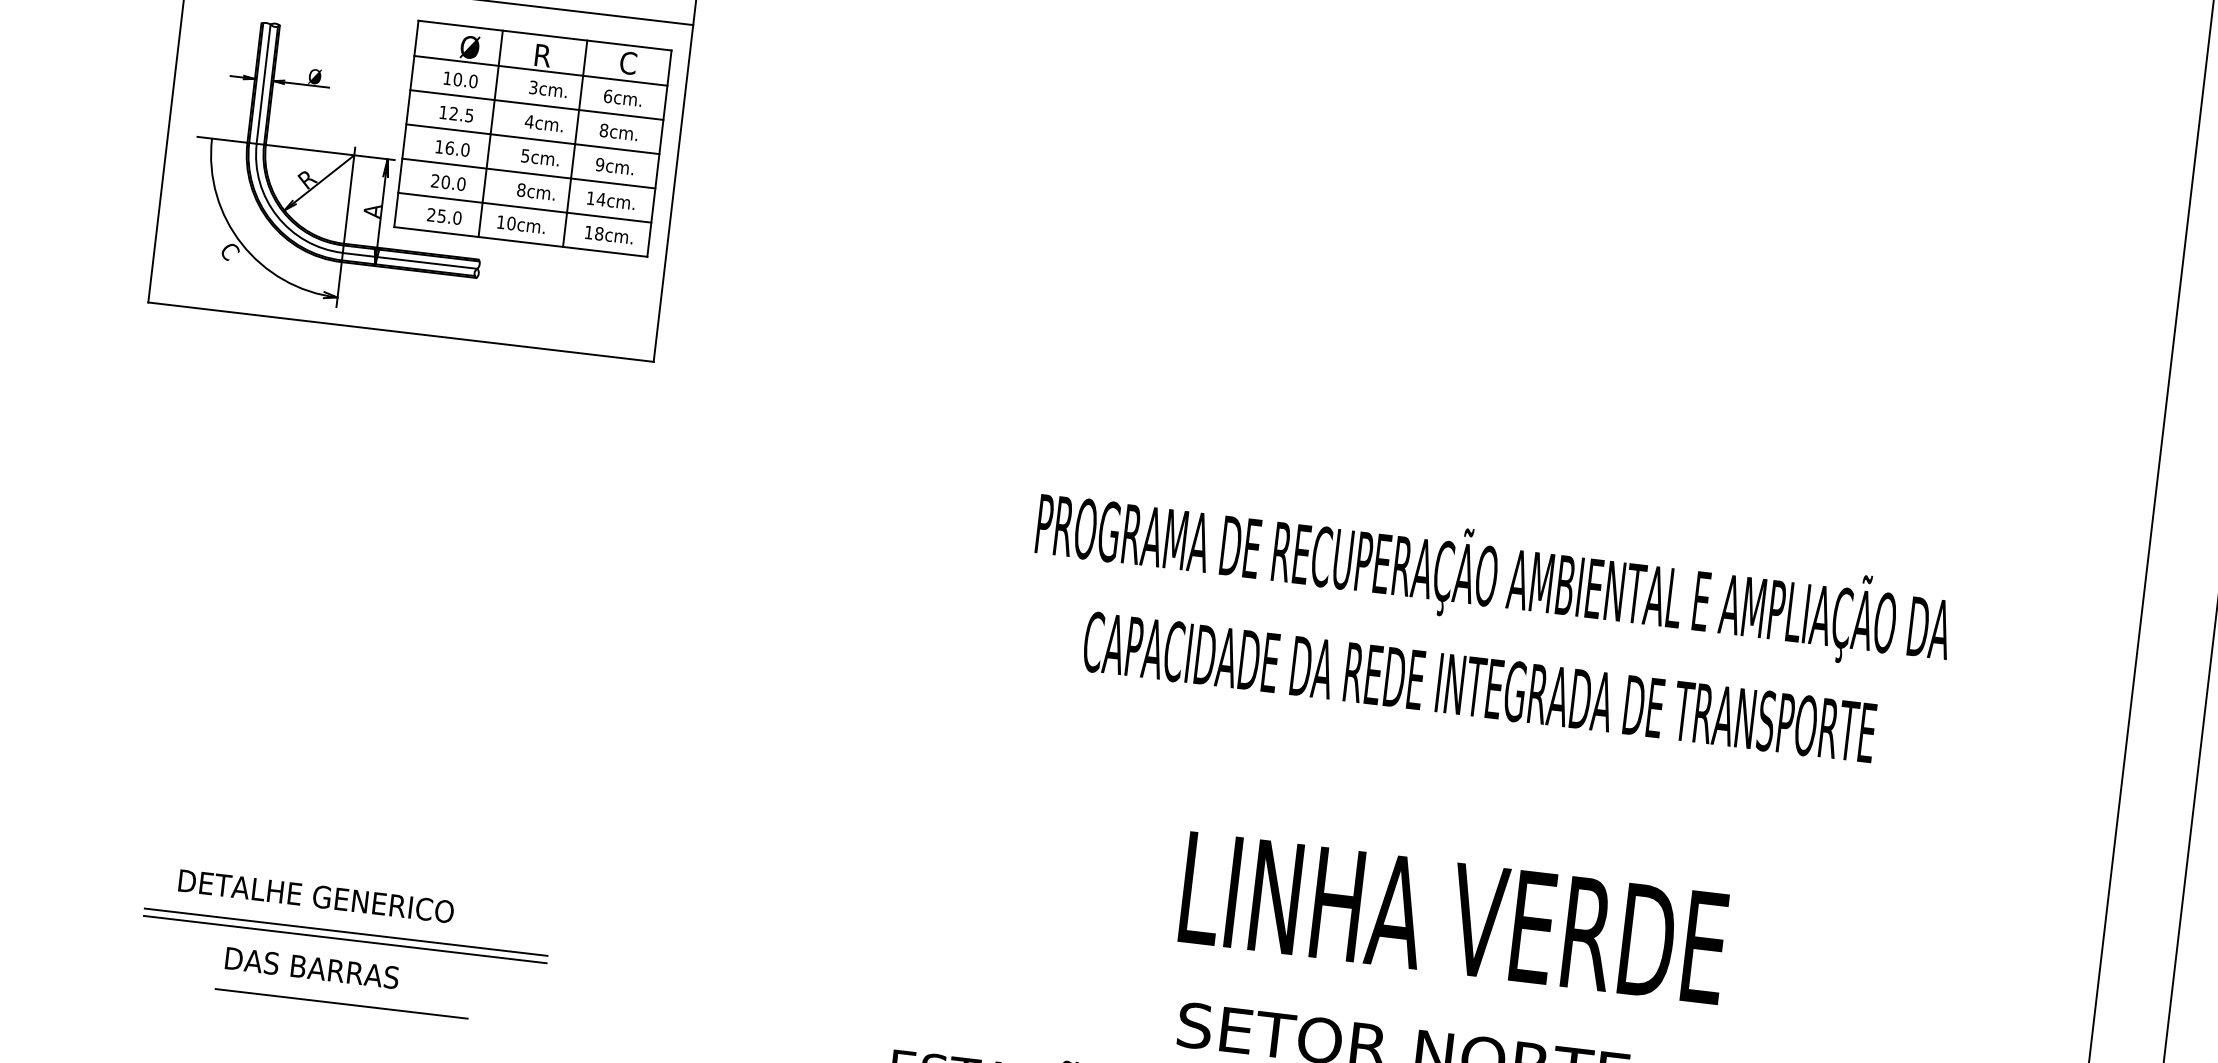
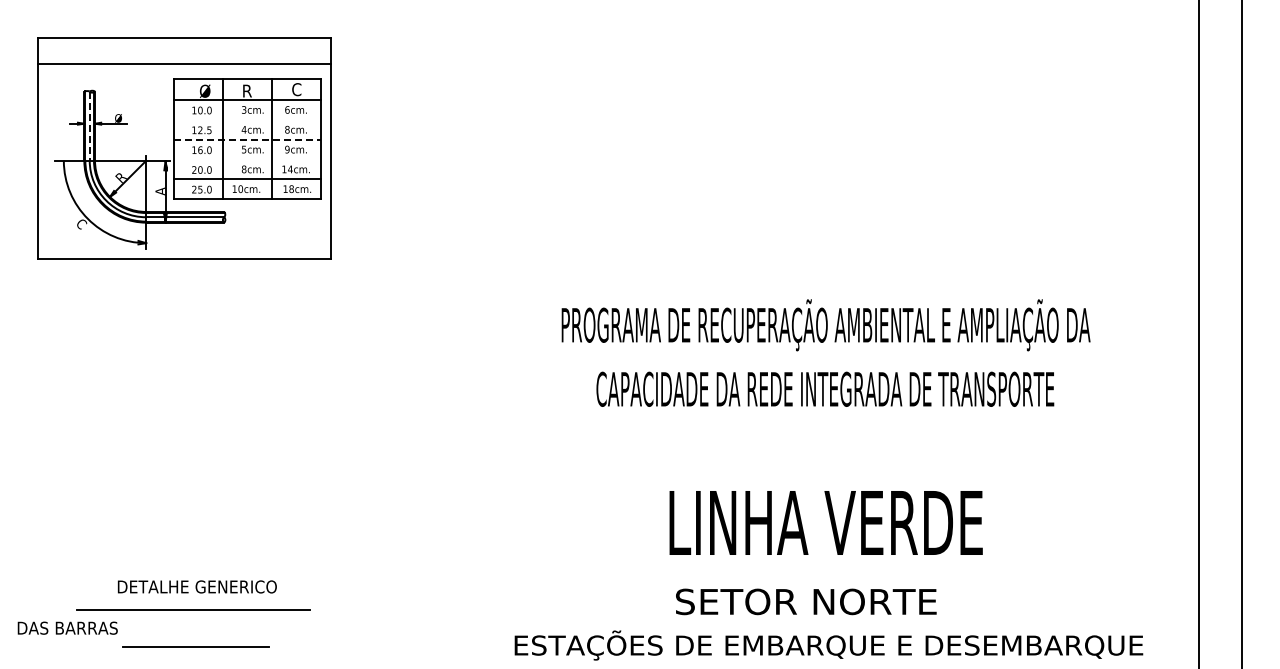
line: (263, 84) -> (89, 126), solid -> dashed
line: (535, 104) -> (246, 119), removed
line: (533, 139) -> (247, 139), solid -> dashed
line: (527, 173) -> (246, 159), removed
text: (314, 895) -> (196, 586), moved
line: (345, 932) -> (193, 605), removed
text: (311, 966) -> (67, 627), moved

